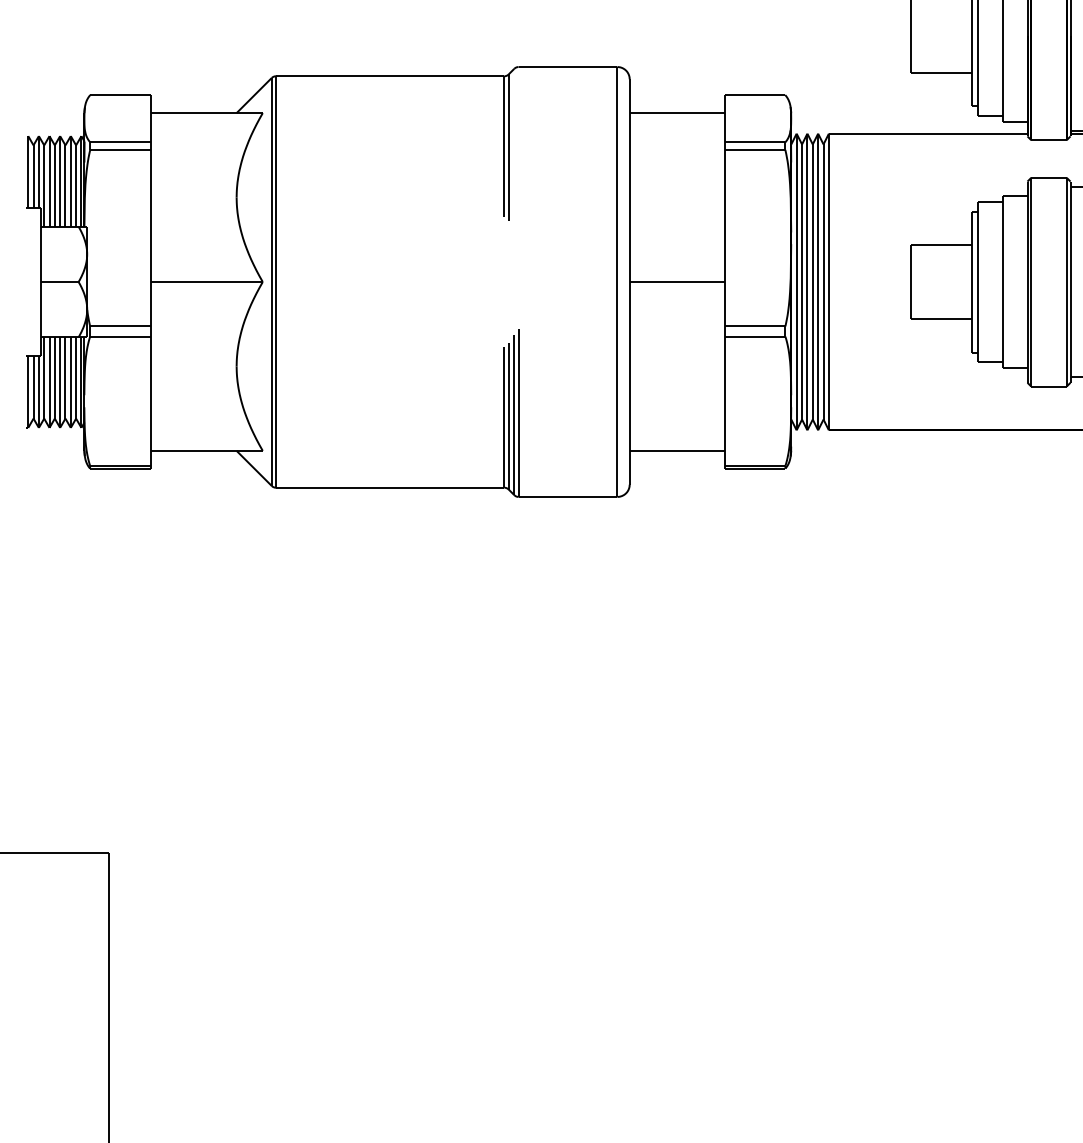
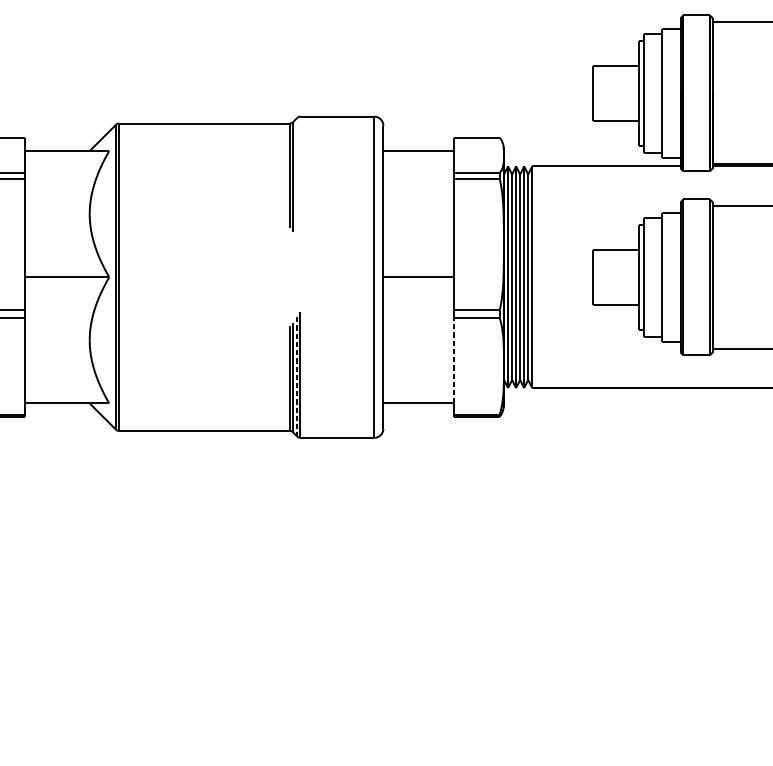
line: (724, 393) -> (454, 360), solid -> dashed
line: (514, 415) -> (297, 377), solid -> dashed

